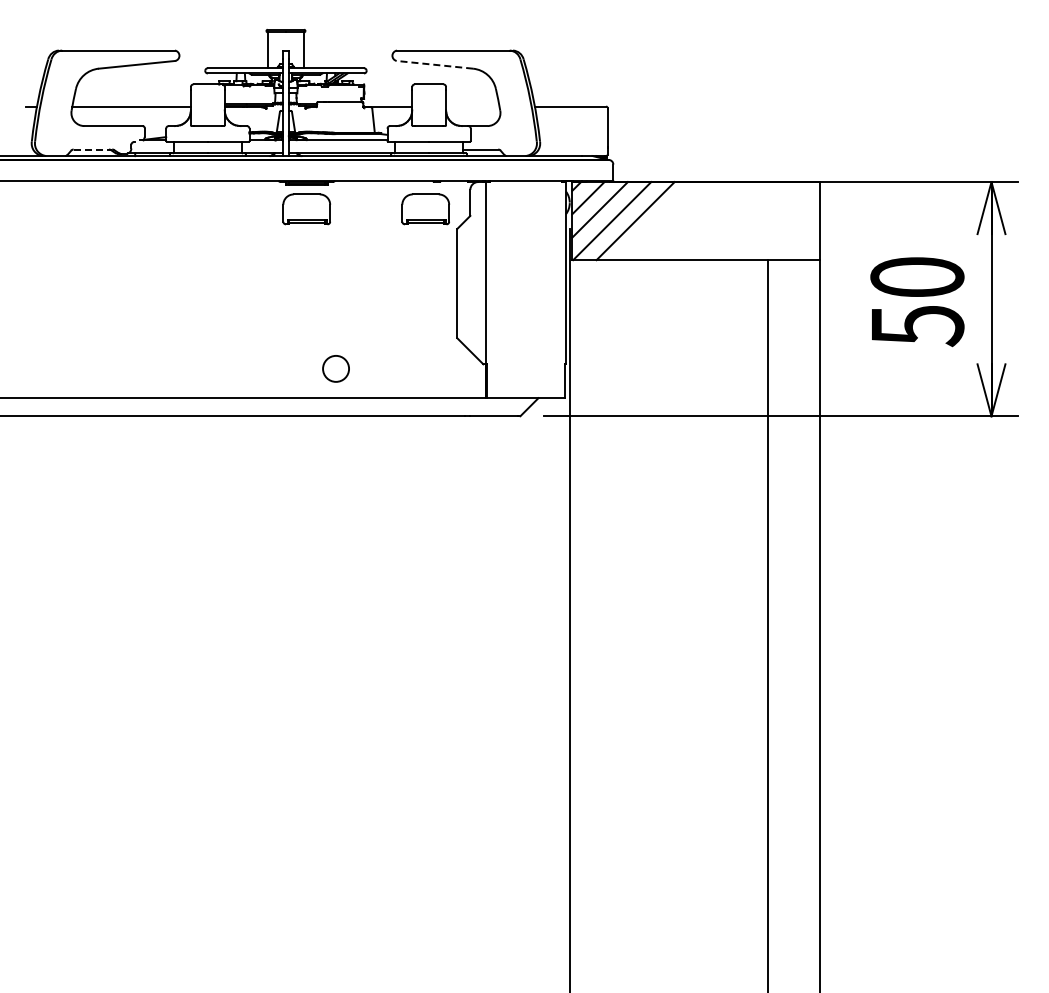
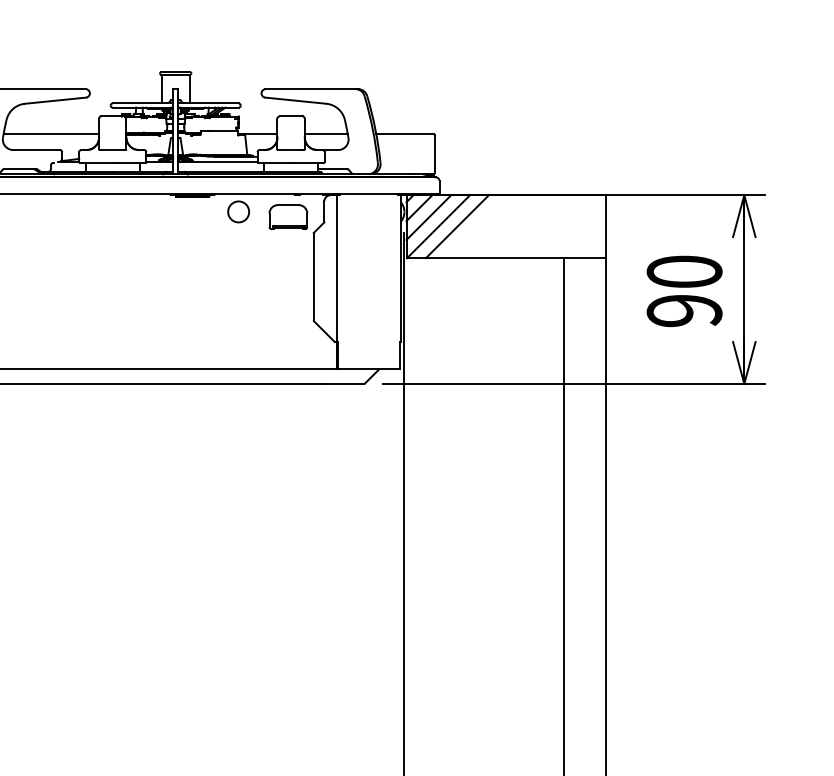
line: (434, 64) -> (295, 100), dashed -> solid
line: (472, 106) -> (326, 134), added
line: (93, 149) -> (20, 168), dashed -> solid
part: (306, 209) -> (192, 217), removed
text: (917, 326) -> (684, 311), 50 -> 90
circle: (335, 368) -> (238, 211), moved

